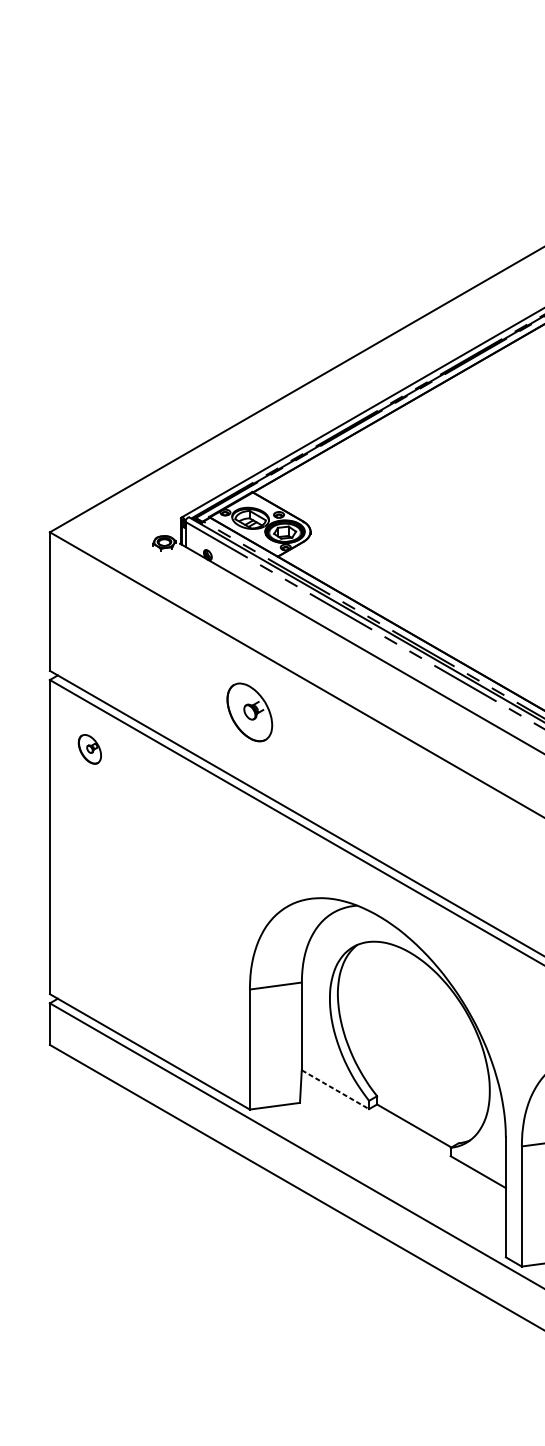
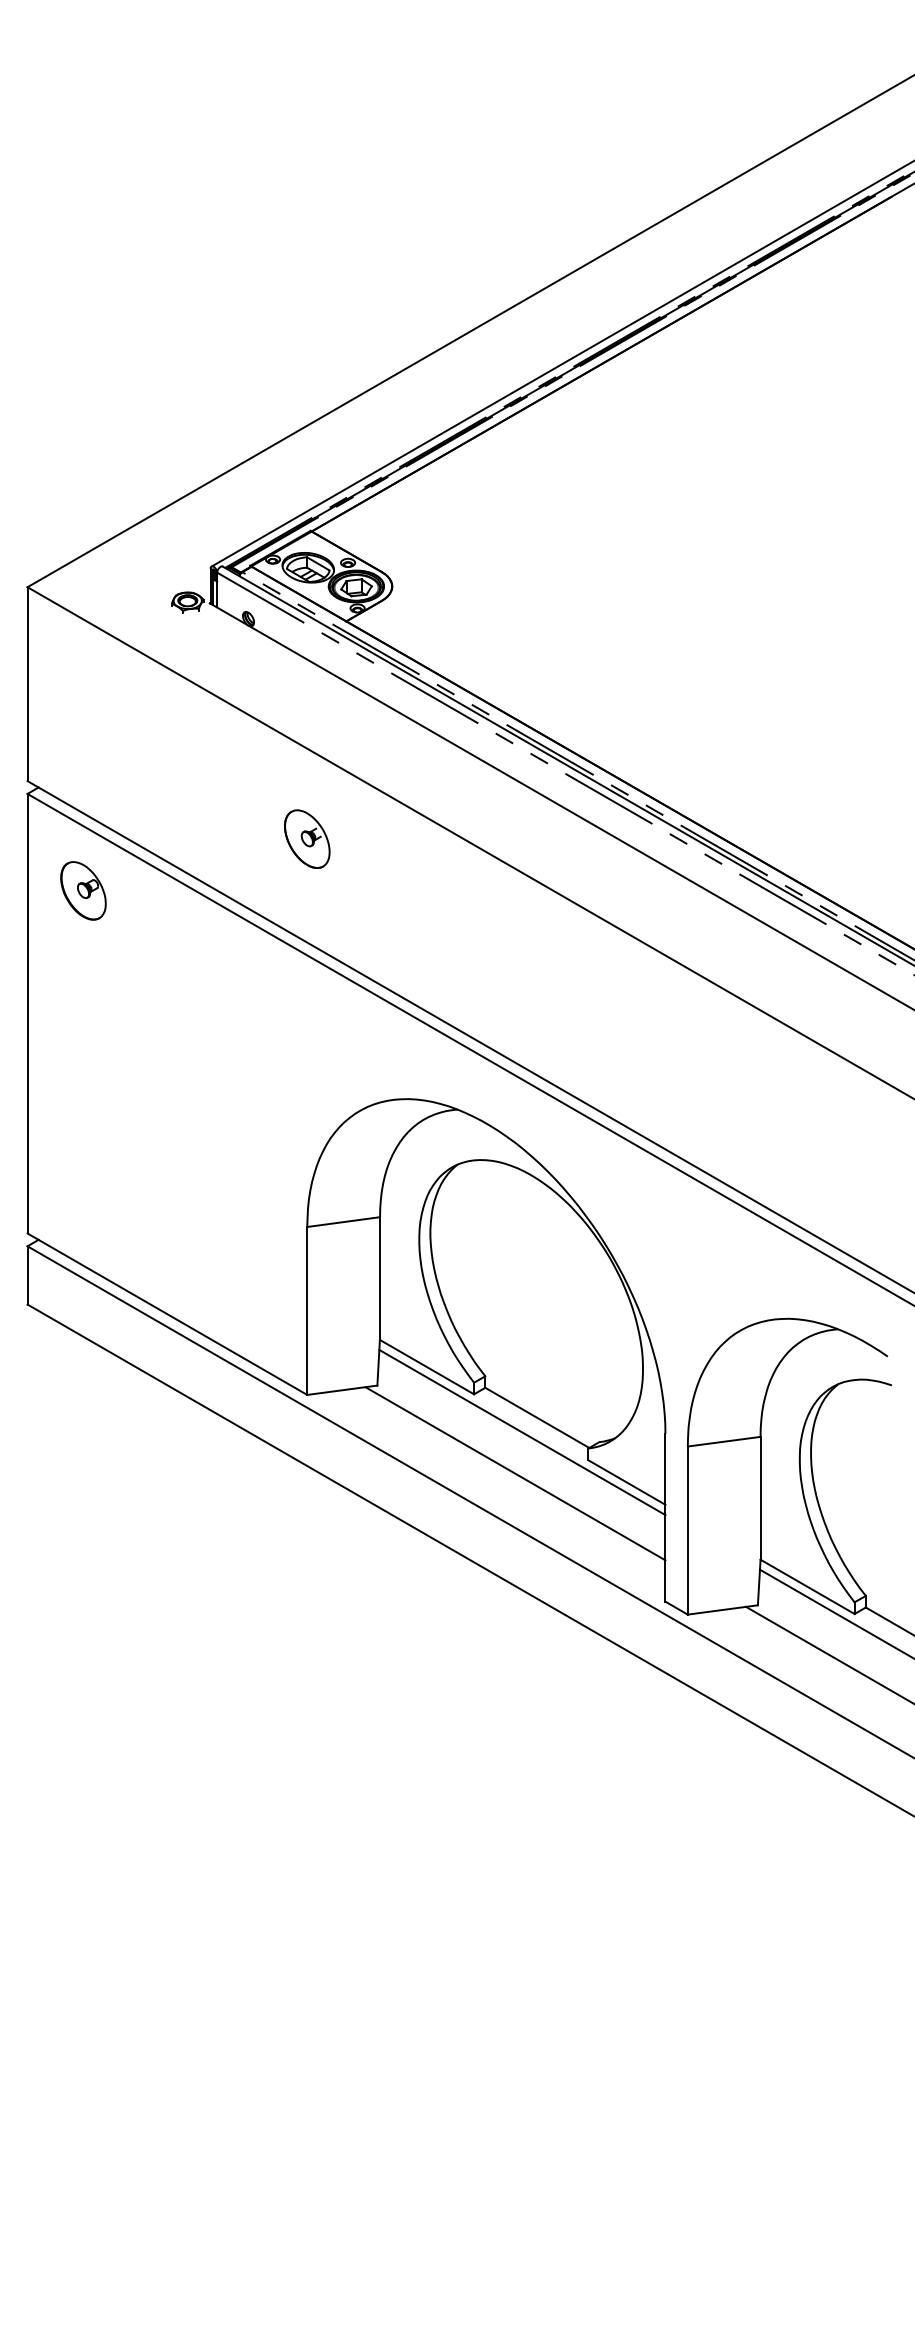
part: (250, 711) -> (307, 838), size x0.71
part: (89, 749) -> (83, 890), size x1.43
line: (335, 1089) -> (427, 1367), dashed -> solid
line: (403, 1136) -> (522, 1432), added
line: (398, 1165) -> (515, 1473), added

